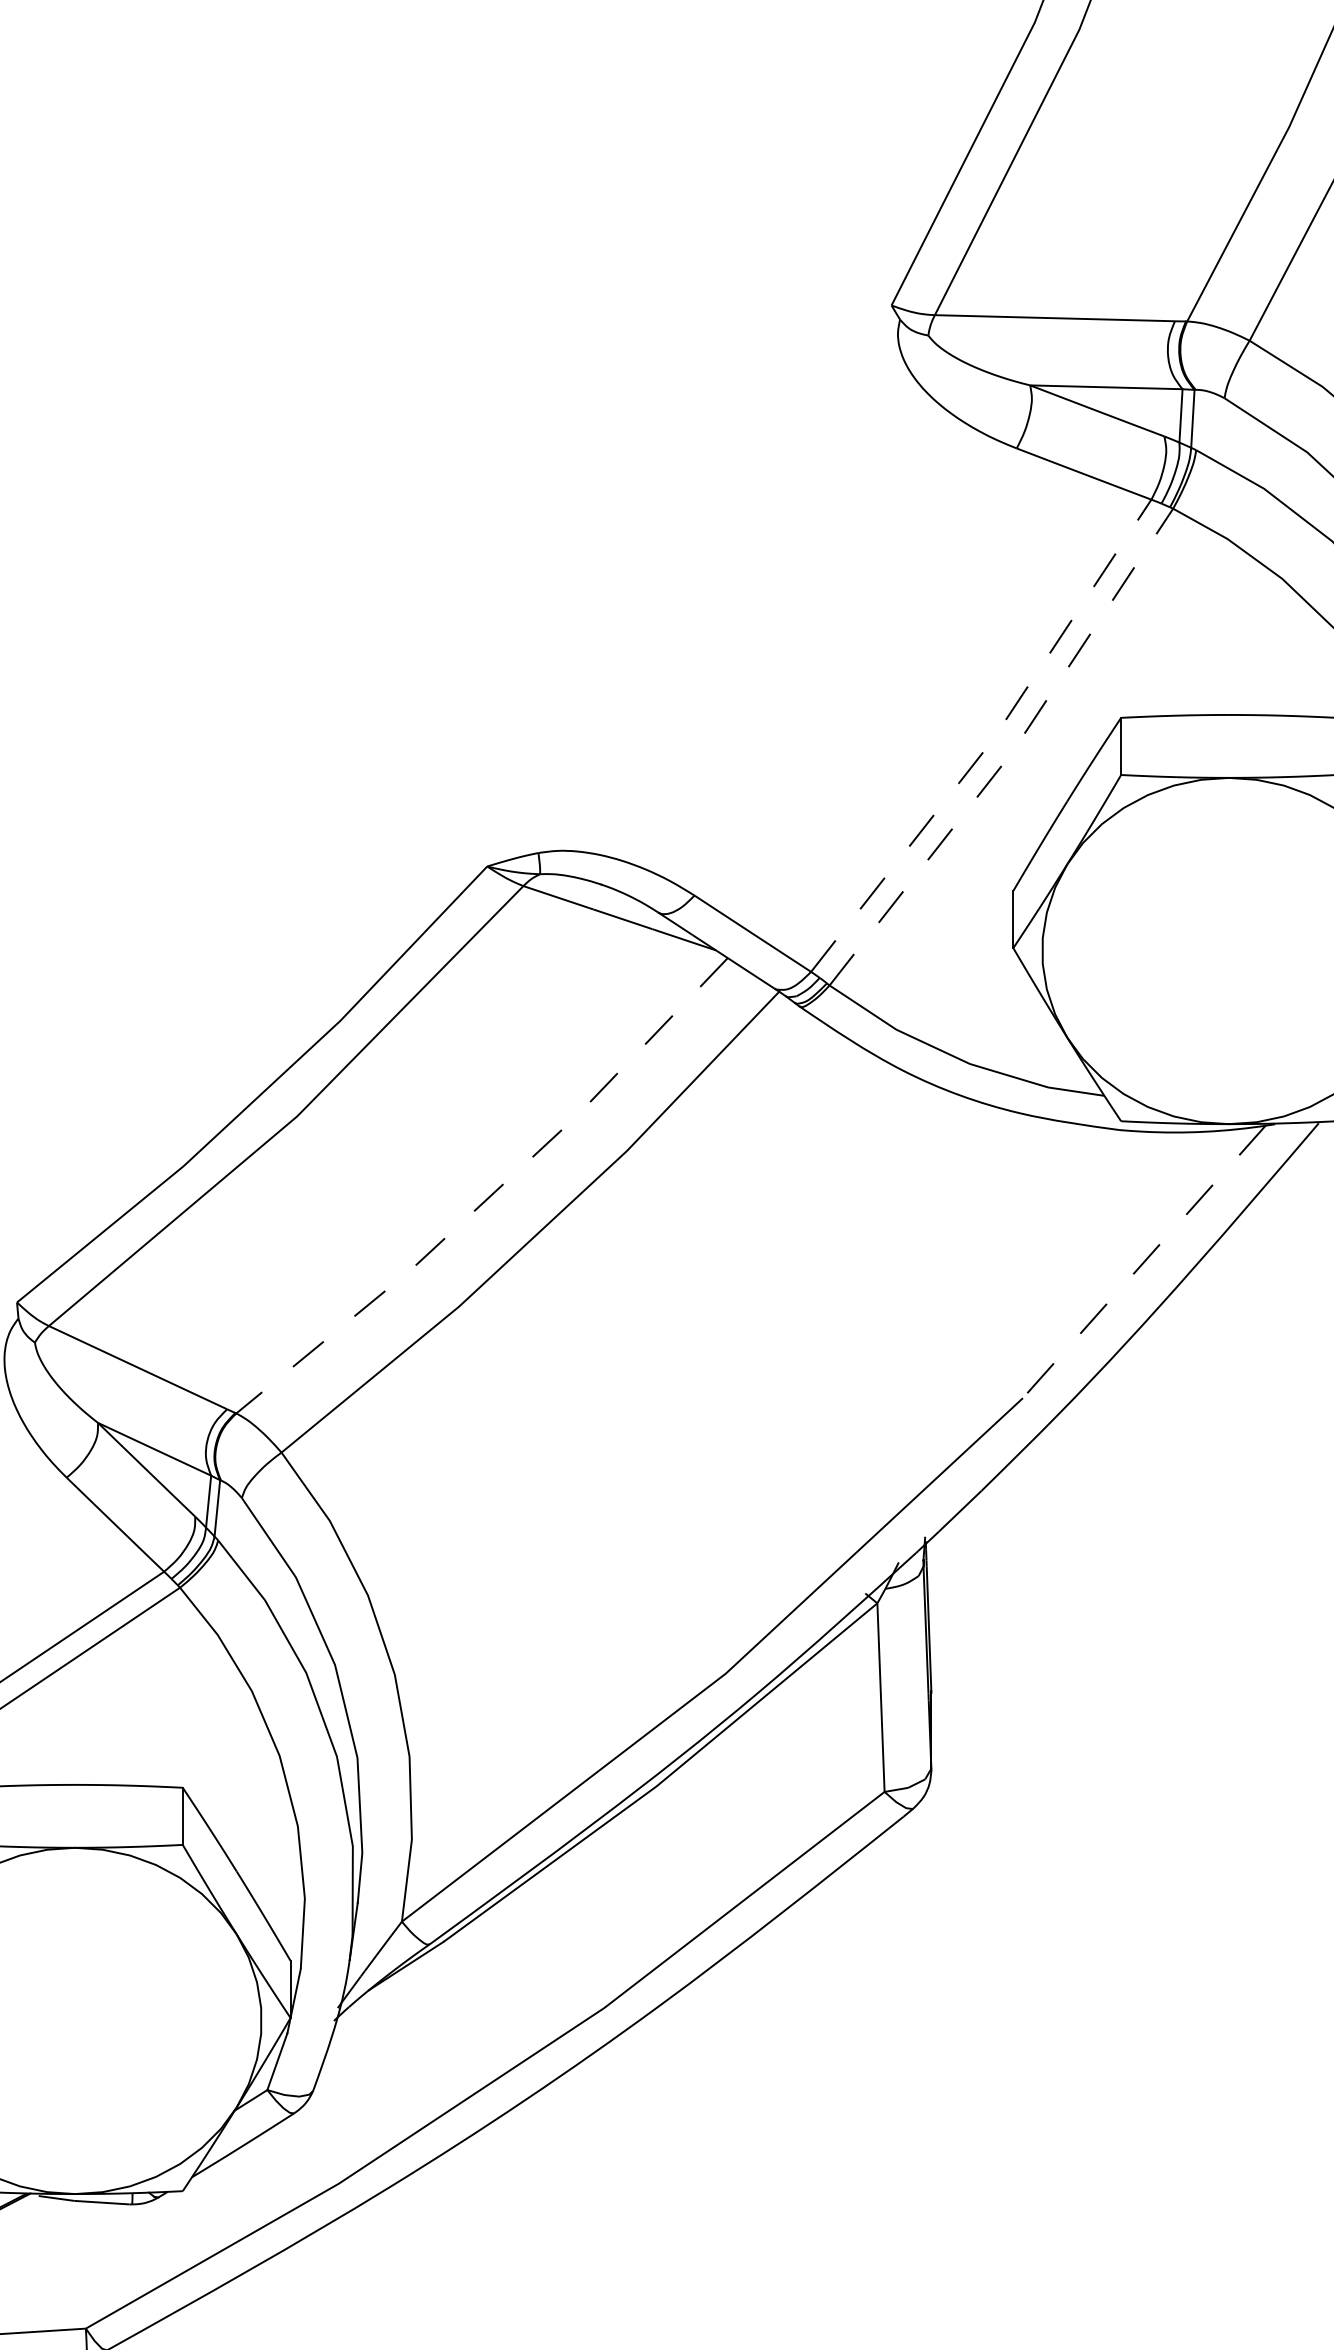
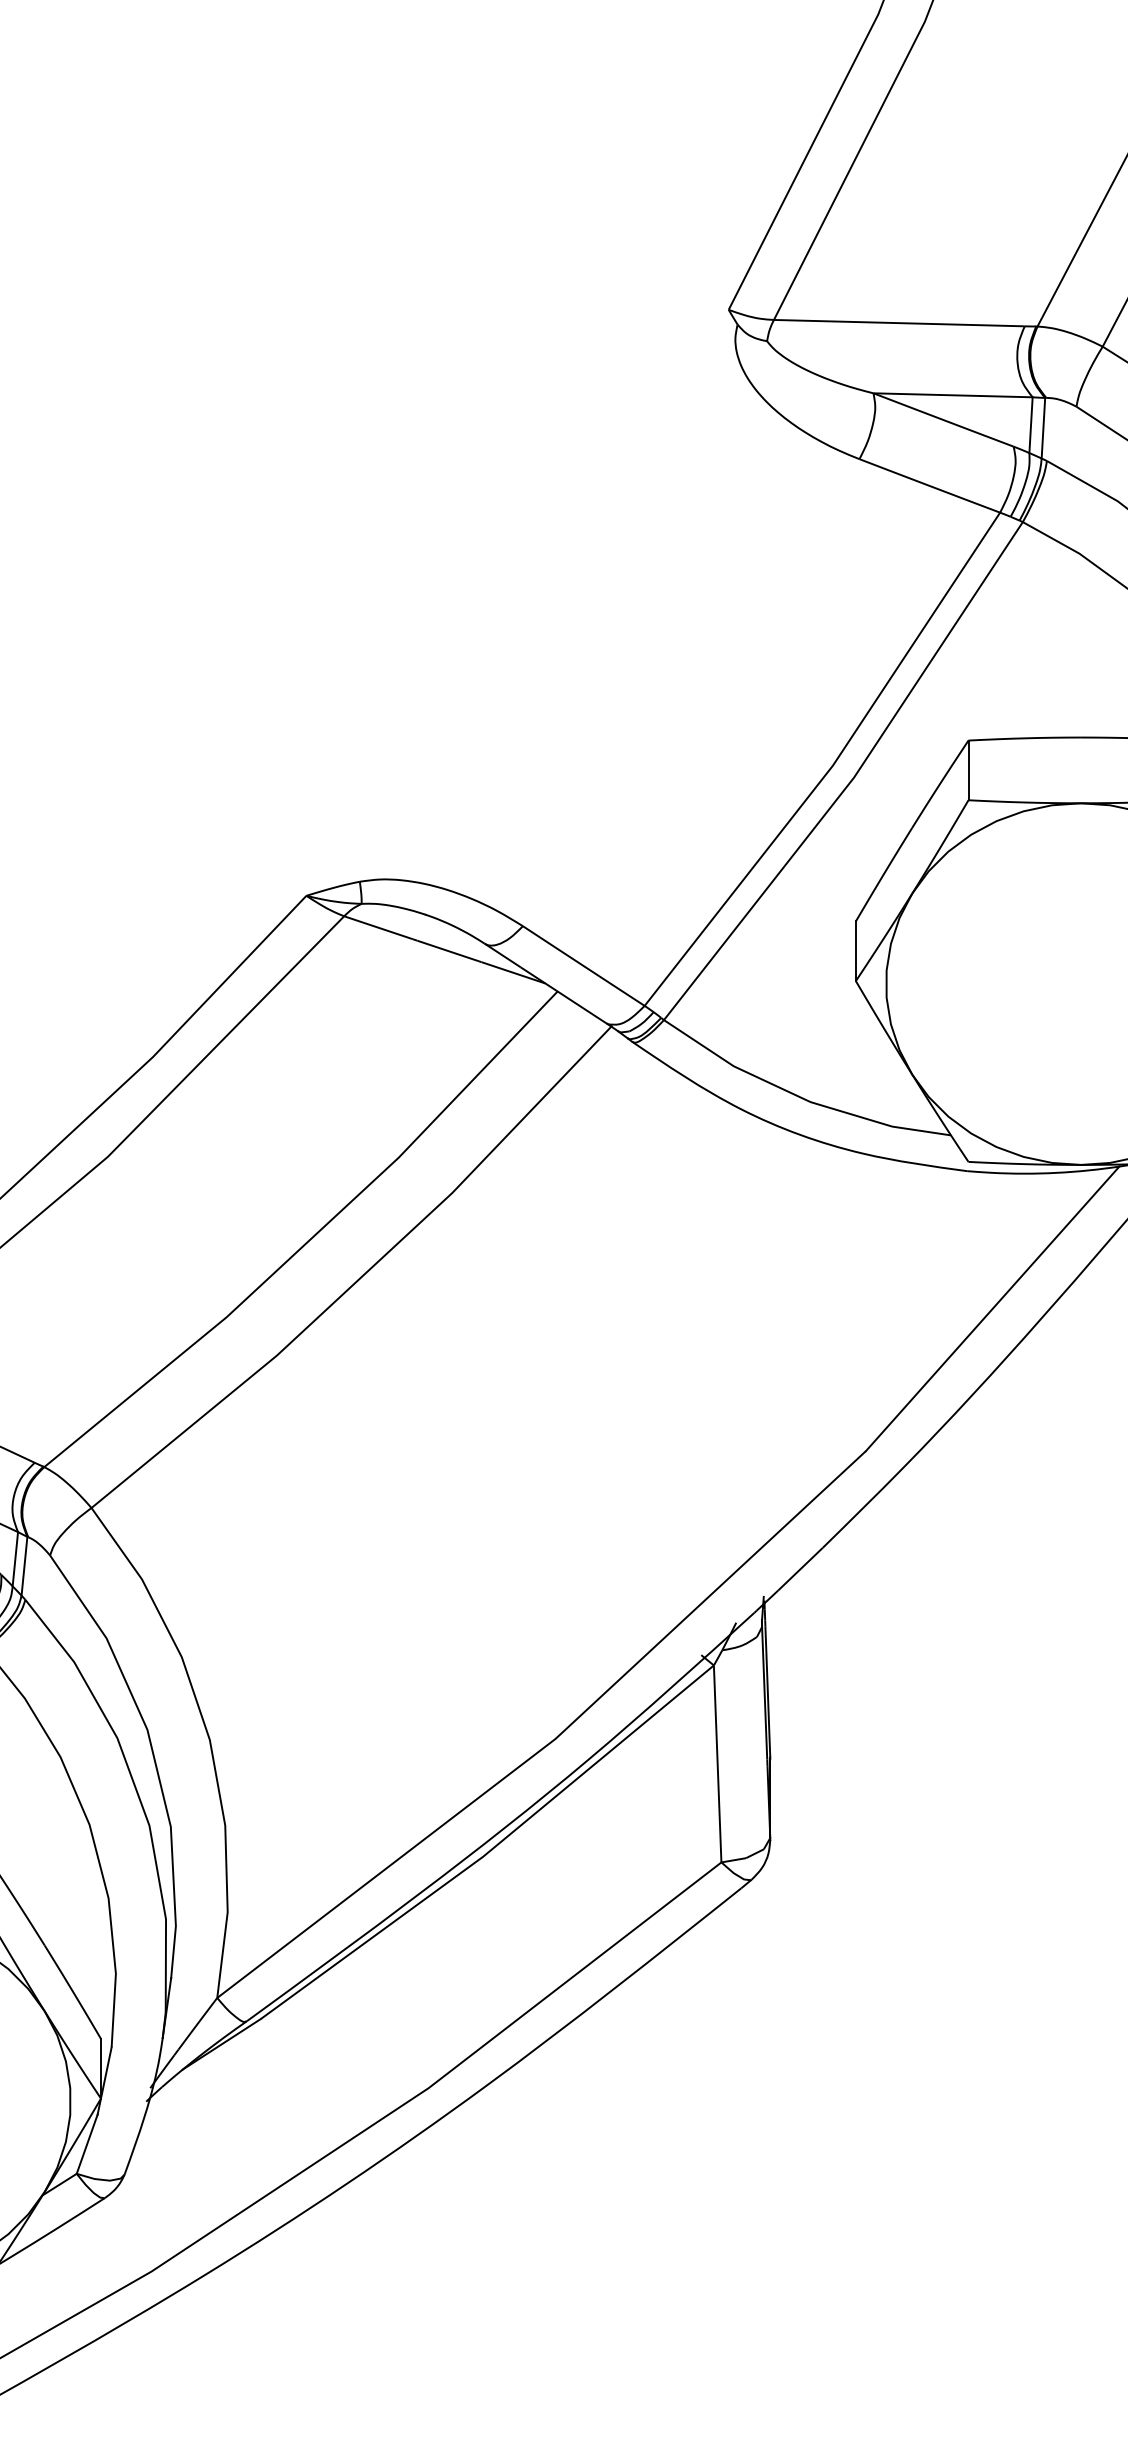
line: (991, 741) -> (833, 765), dashed -> solid
line: (1011, 753) -> (853, 777), dashed -> solid
line: (491, 1195) -> (310, 1239), dashed -> solid
line: (1144, 1261) -> (992, 1308), dashed -> solid

